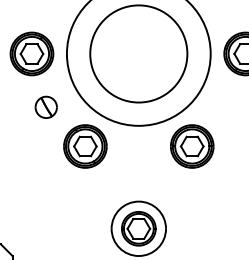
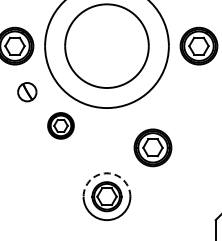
part: (84, 146) -> (60, 125), size x0.7
part: (191, 146) -> (152, 147), moved
arc: (138, 201) -> (106, 173), solid -> dashed

